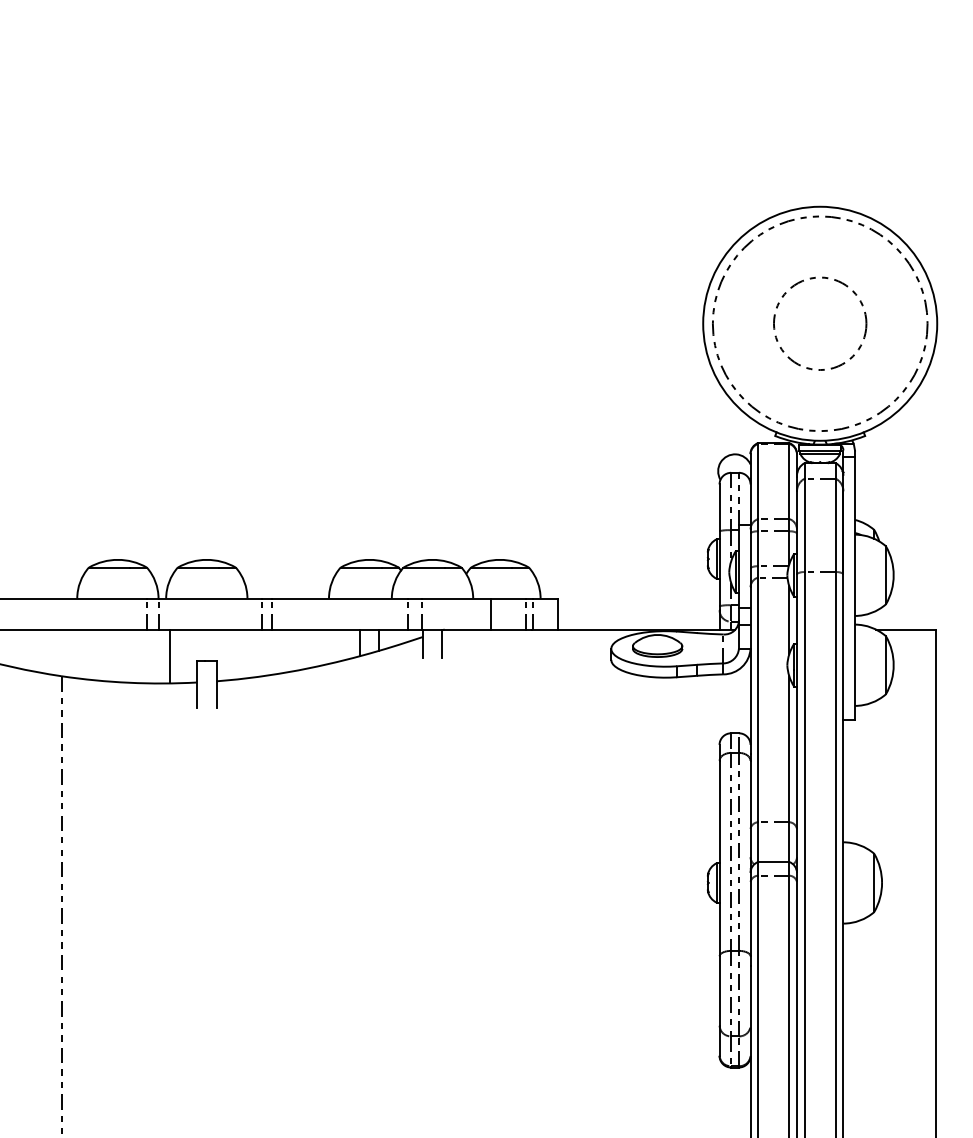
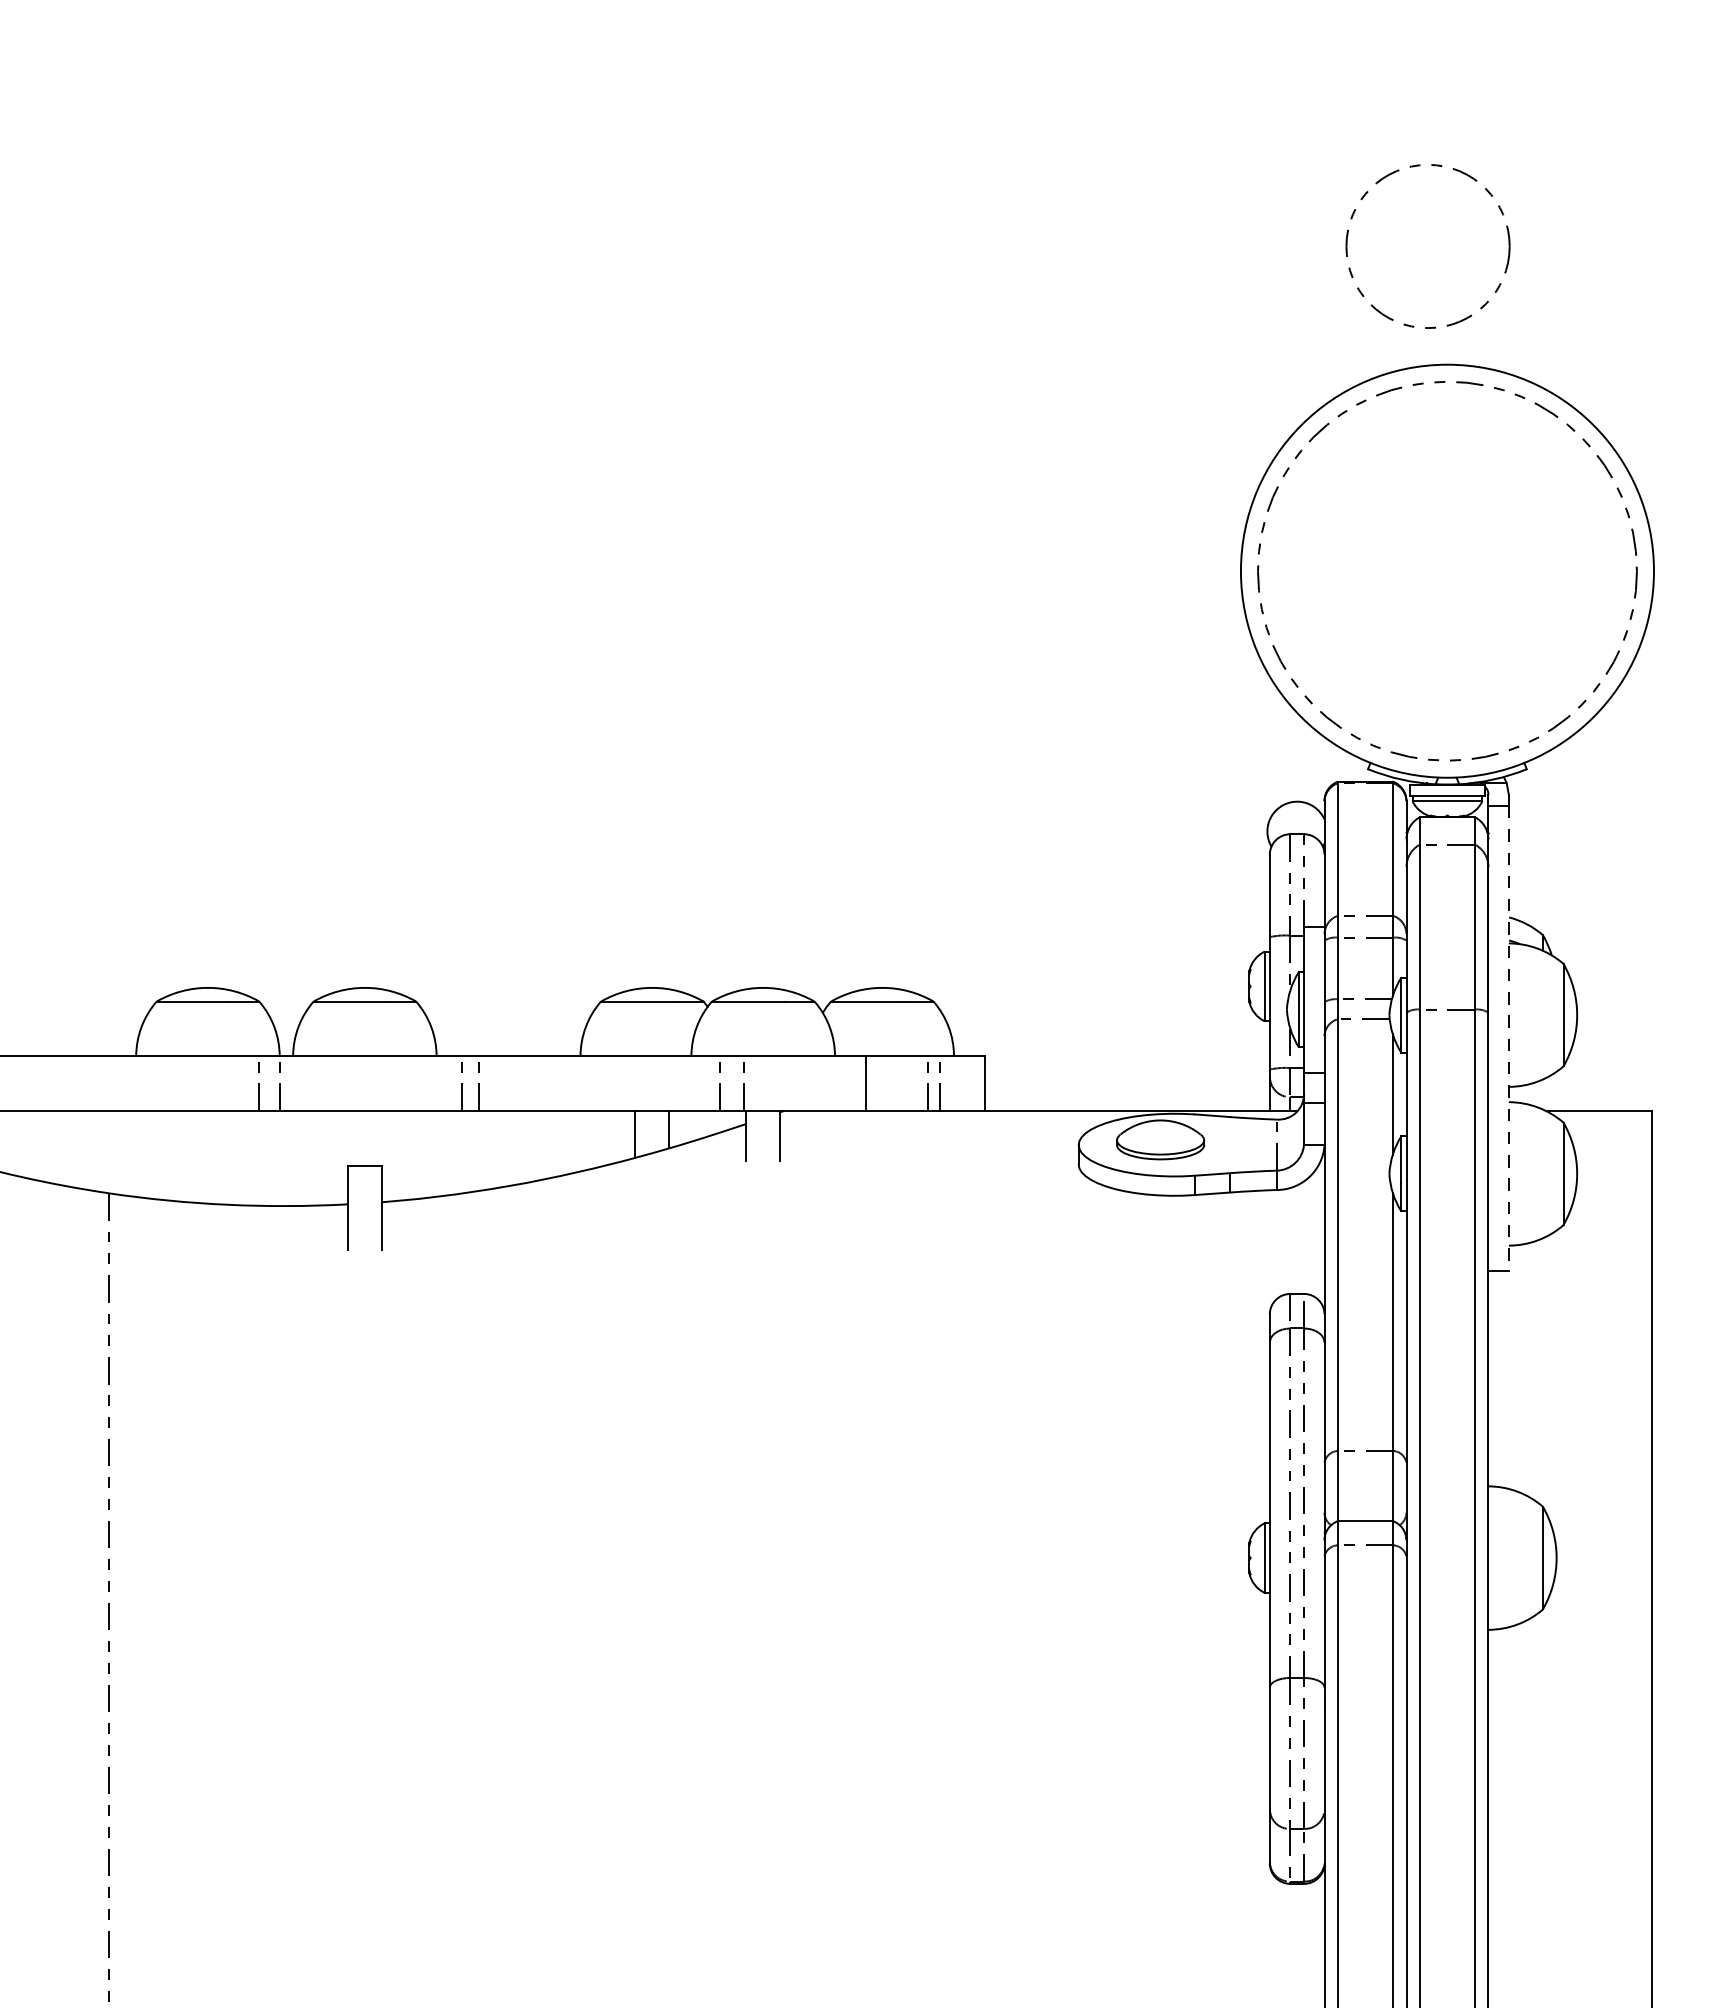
circle: (820, 323) -> (1428, 245), moved
line: (855, 588) -> (1509, 1038), solid -> dashed
line: (170, 656) -> (300, 1158), removed

